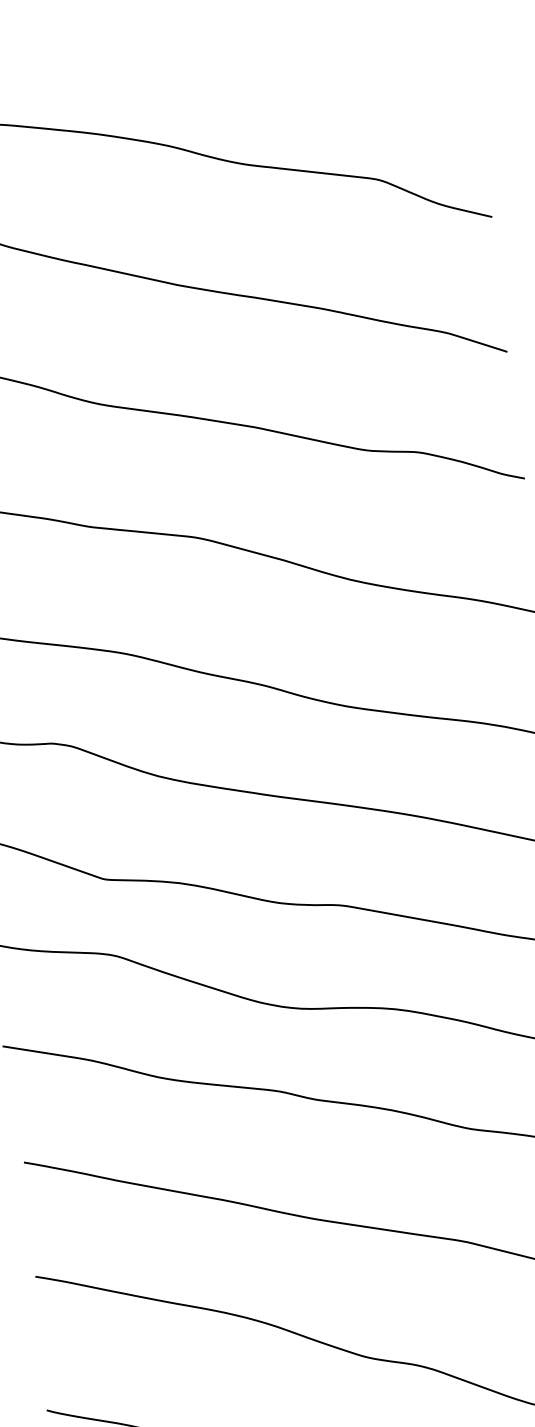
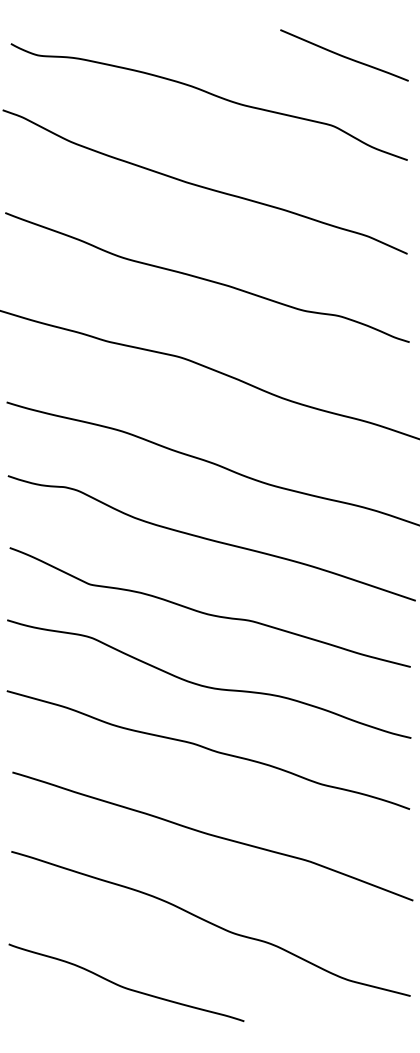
curve: (384, 76) -> (344, 55), added

